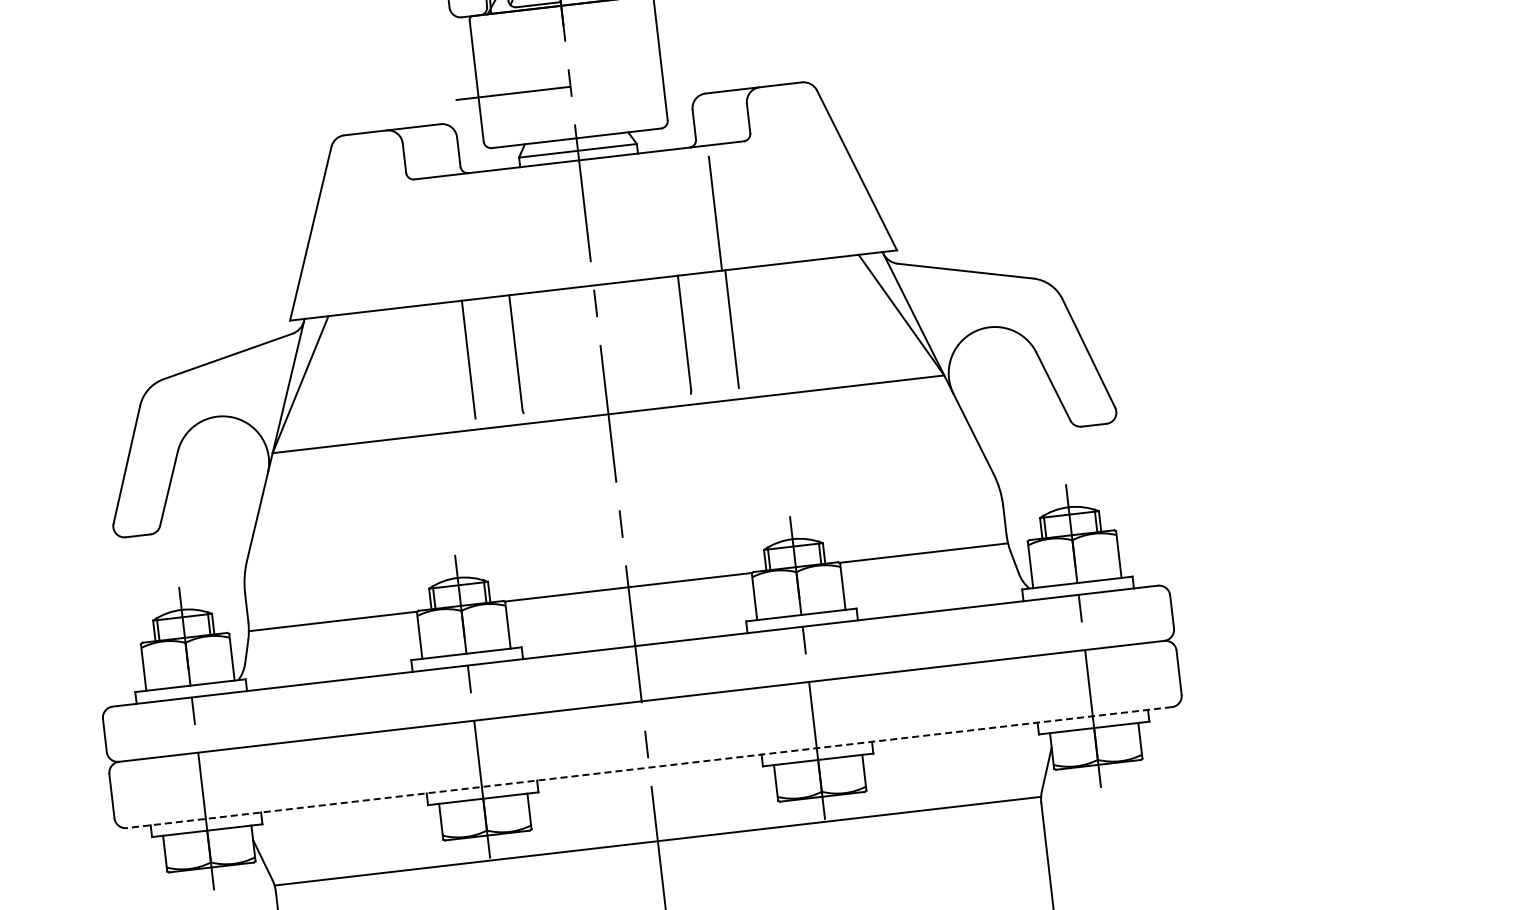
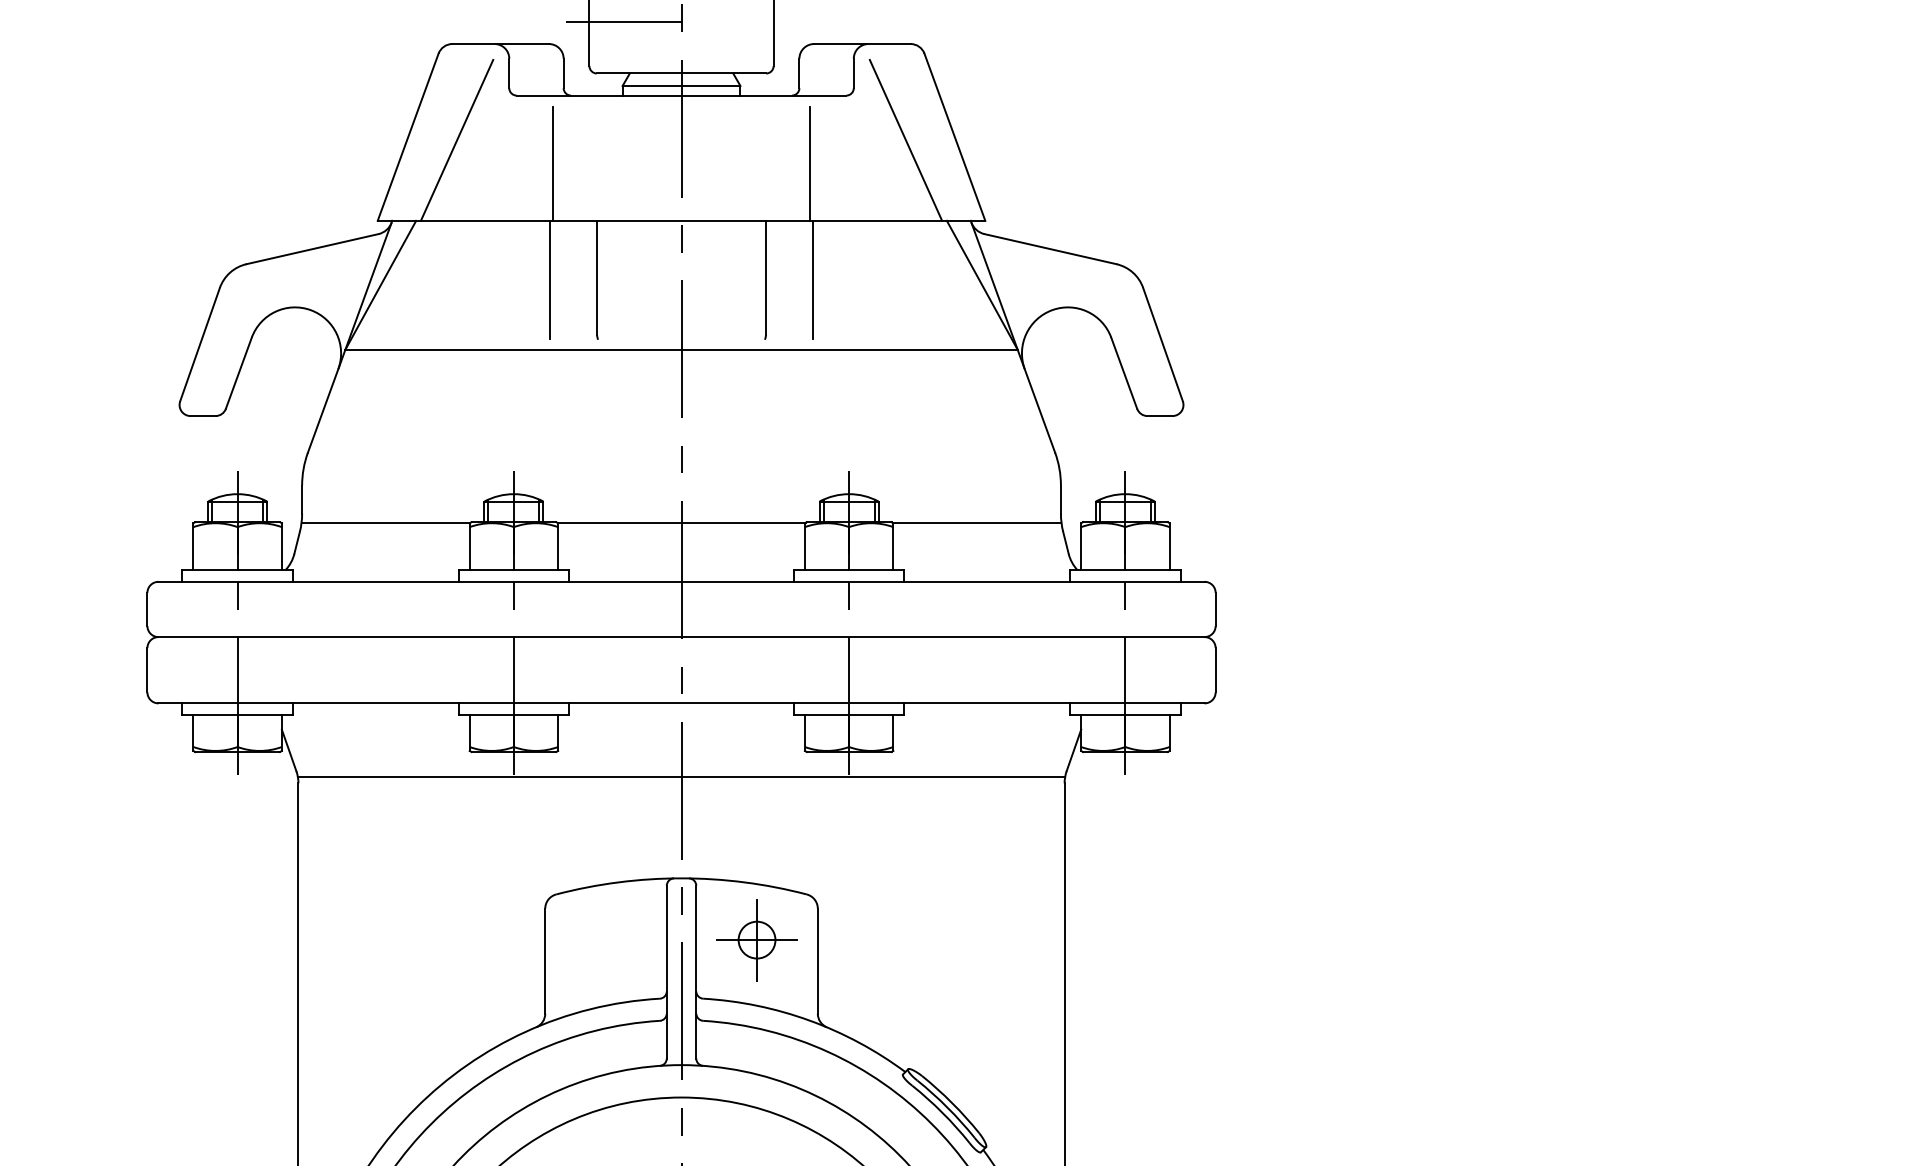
line: (807, 178) -> (905, 139), added
line: (359, 230) -> (456, 139), added
line: (458, 243) -> (552, 163), added
line: (649, 767) -> (681, 703), dashed -> solid

